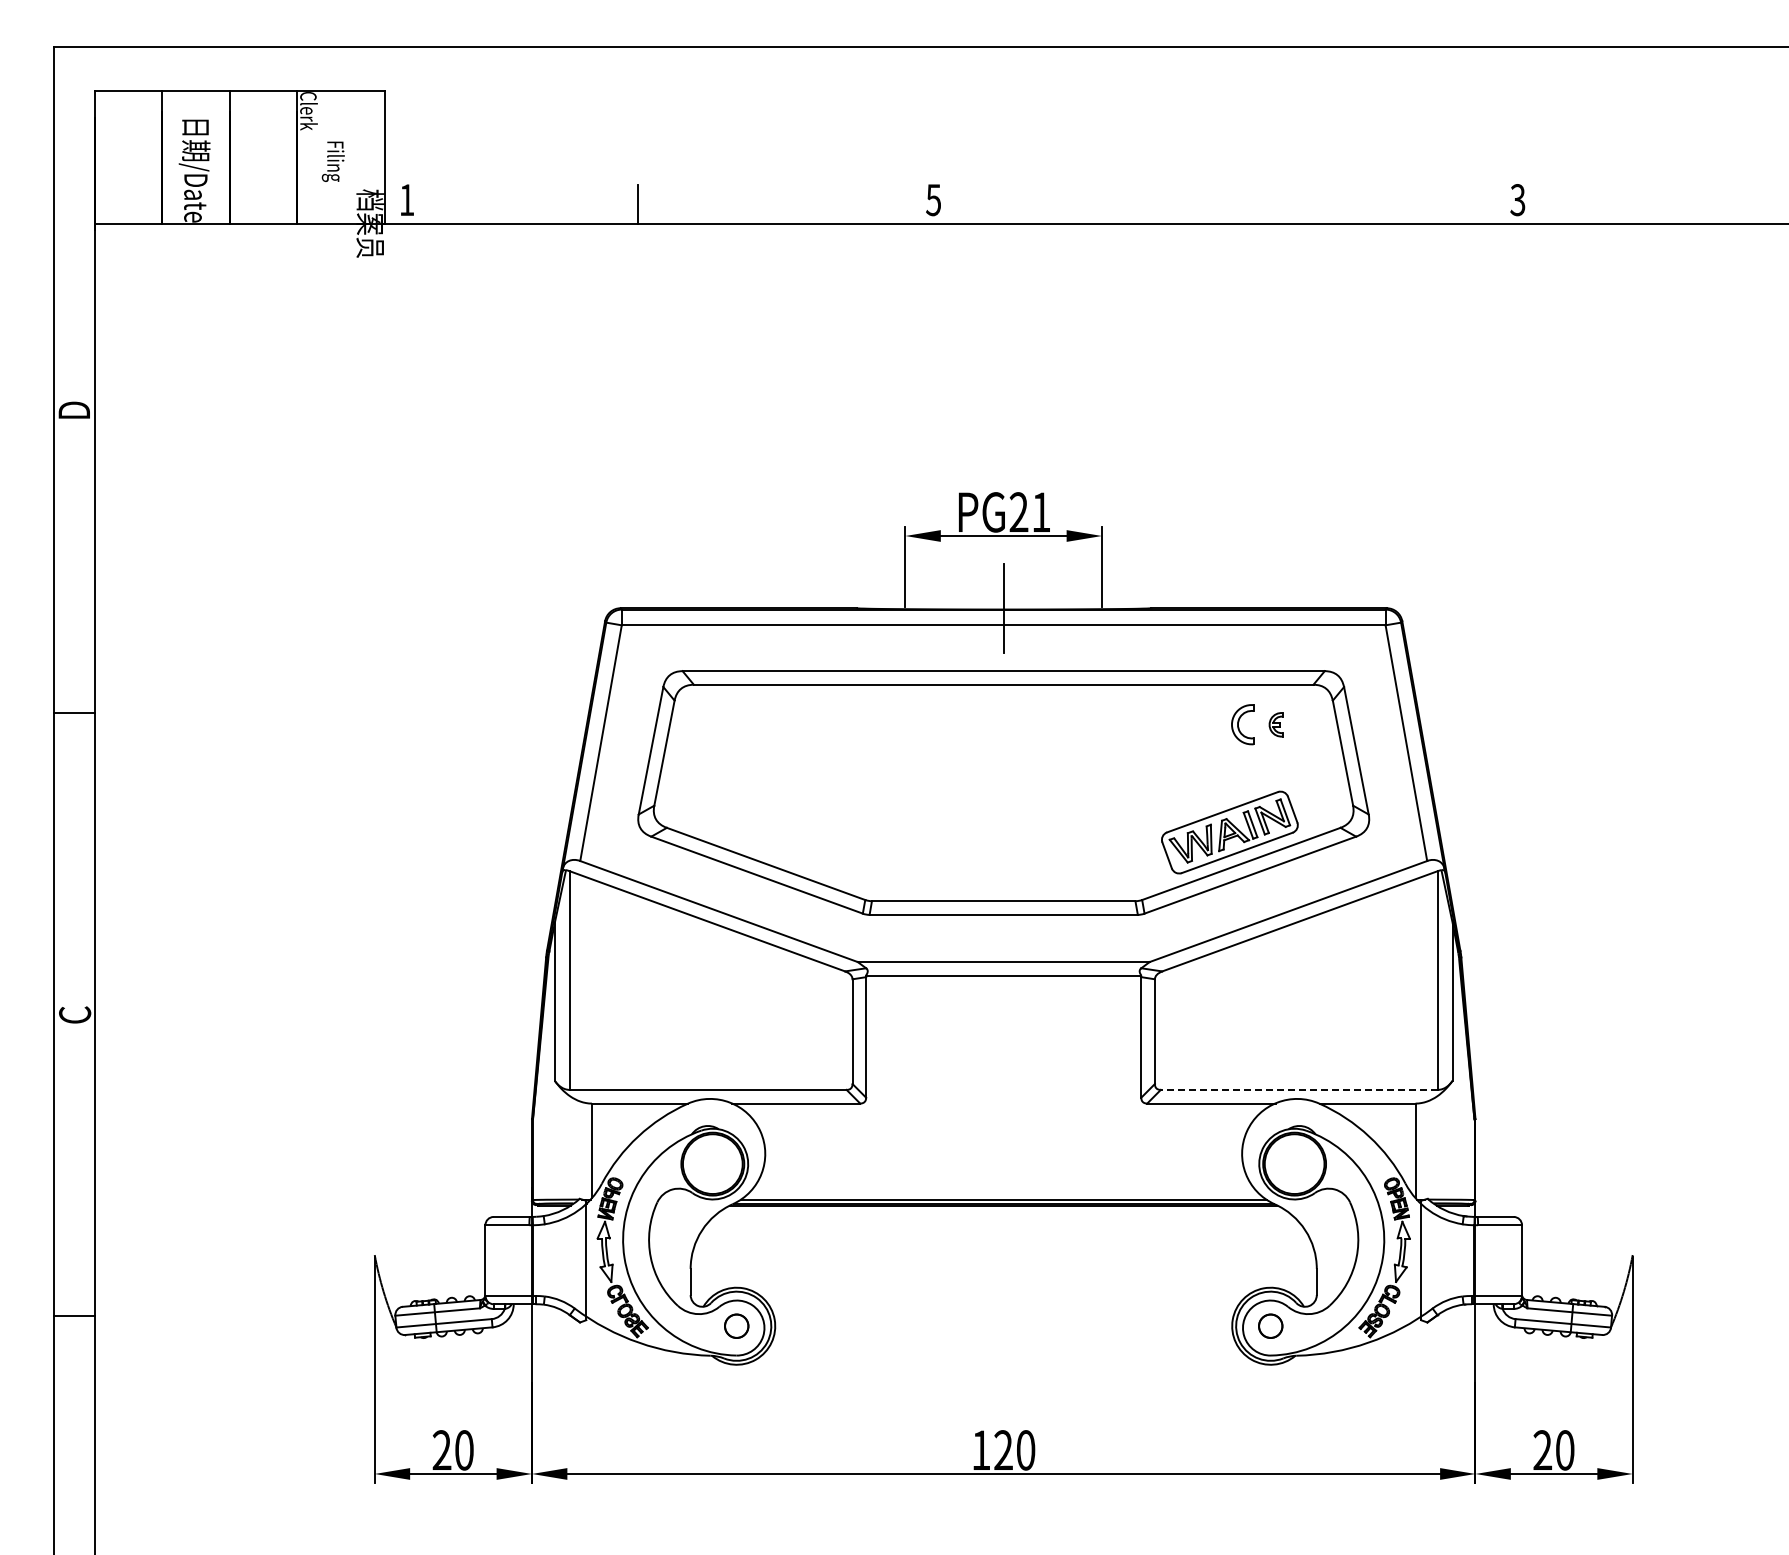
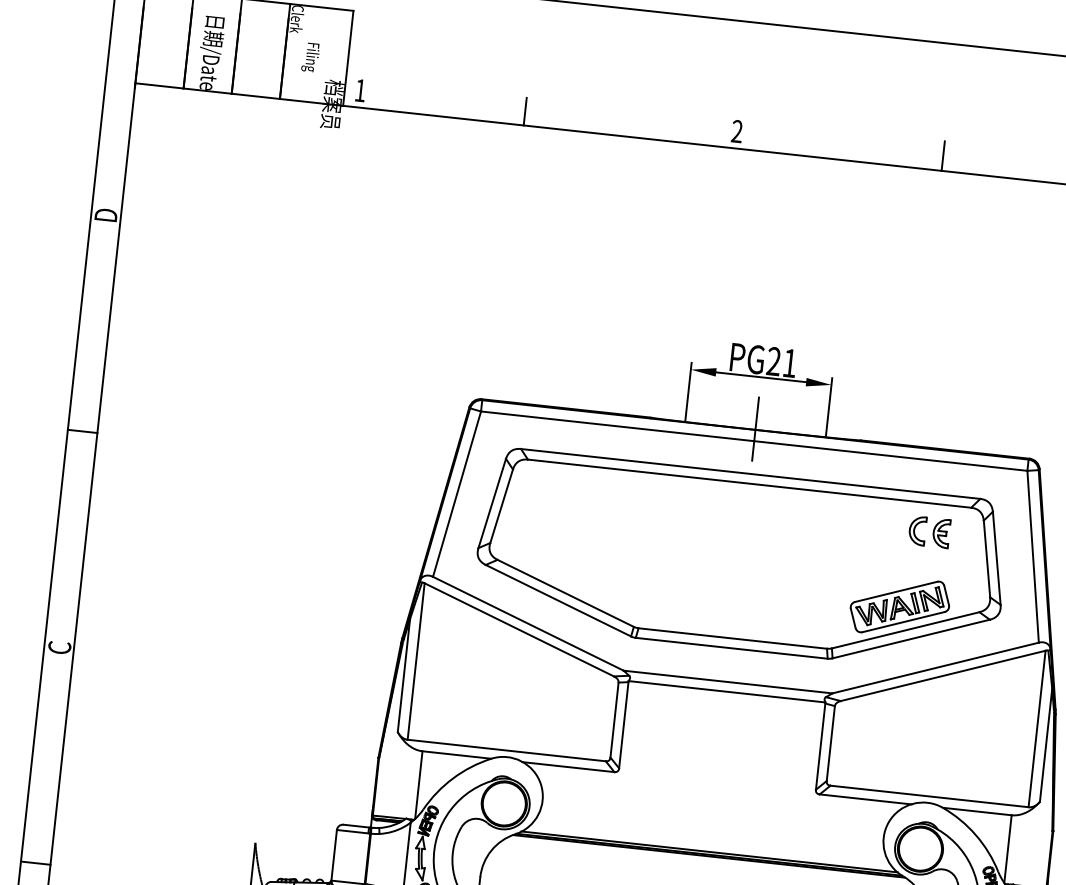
text: (933, 200) -> (737, 131), 5 -> 2
line: (1222, 202) -> (943, 155), added
part: (1275, 724) -> (940, 533), size x1.67
line: (1298, 1089) -> (929, 796), dashed -> solid

